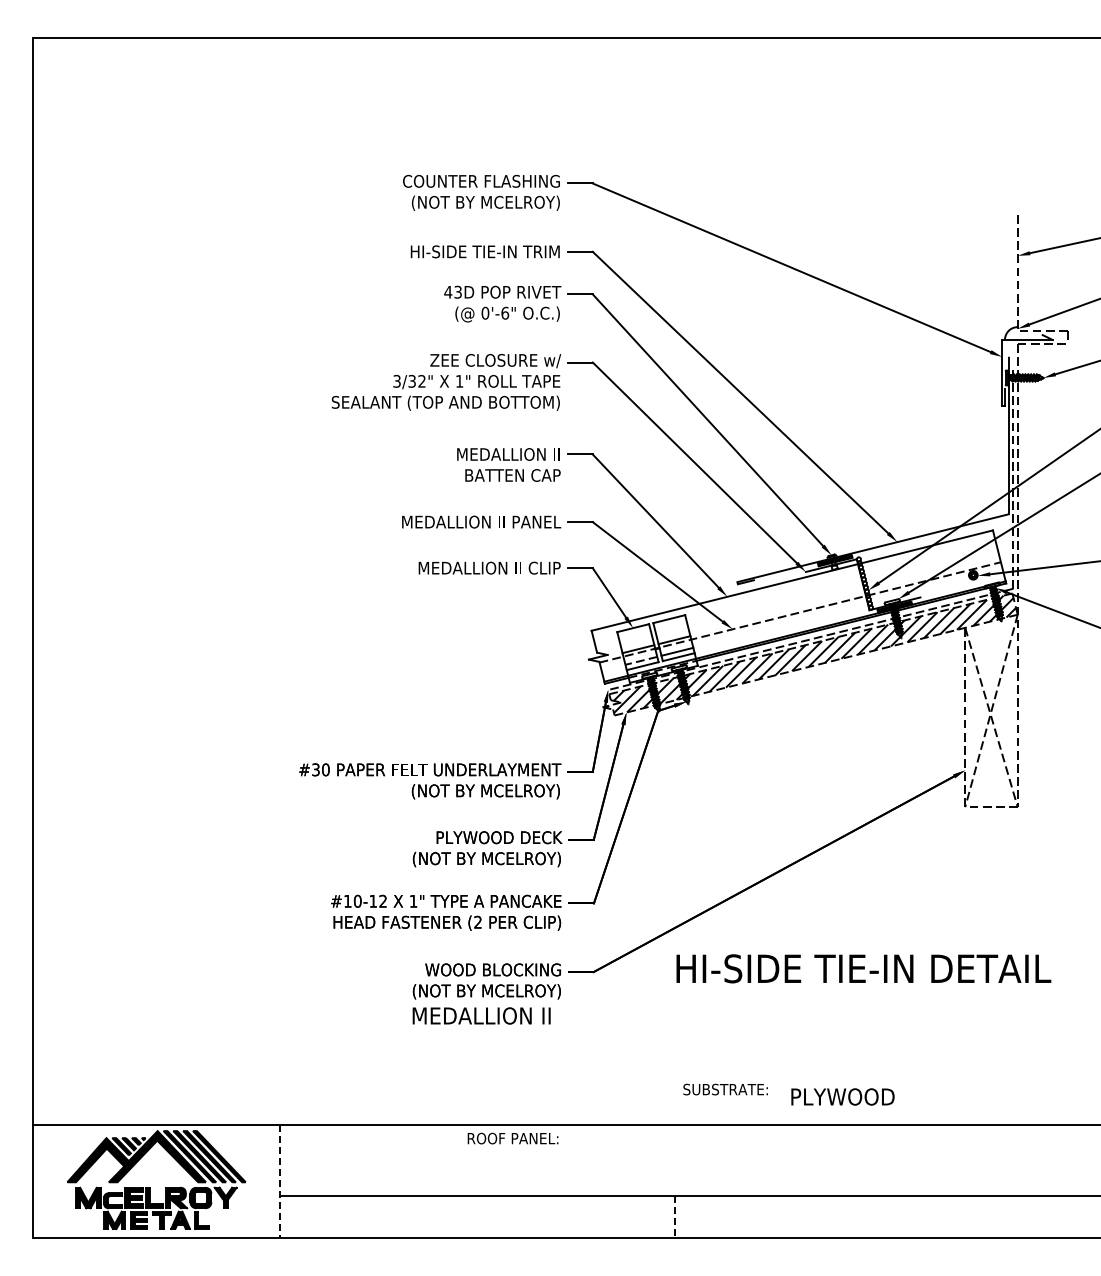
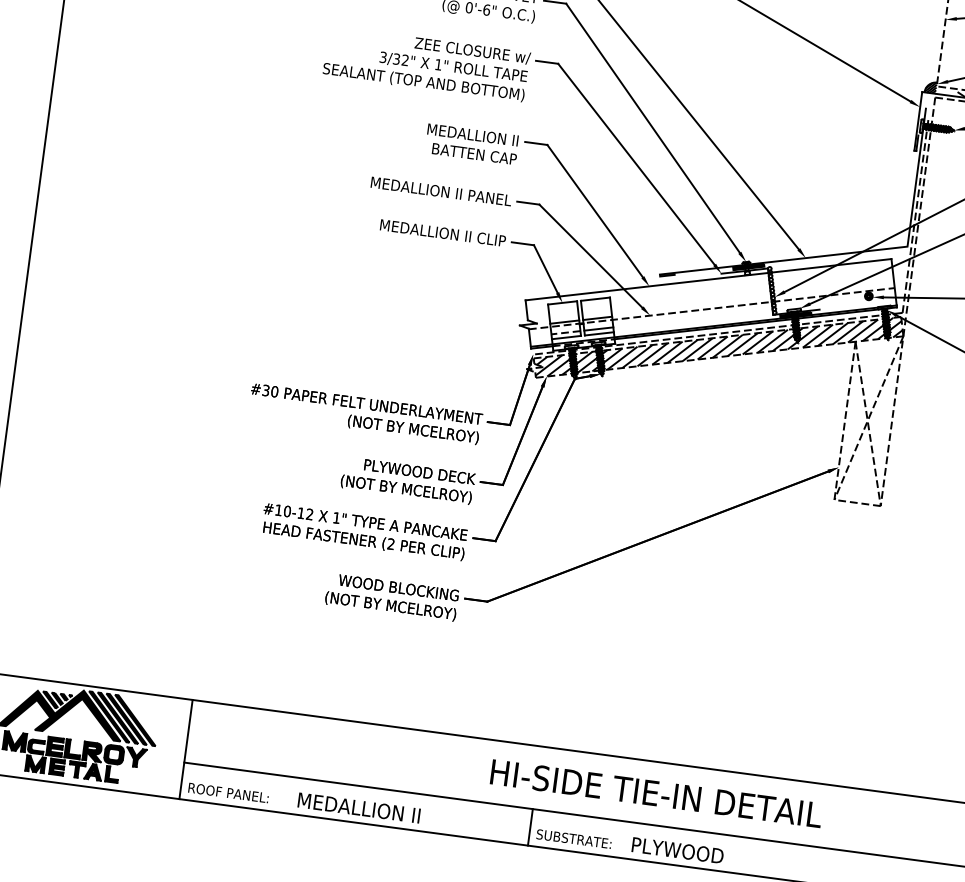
hatch: (1011, 333) -> (931, 87), added
text: (863, 968) -> (656, 793), moved
text: (481, 1015) -> (359, 807), moved
text: (725, 1089) -> (573, 838), moved
text: (842, 1096) -> (677, 850), moved
text: (512, 1138) -> (228, 792), moved
line: (280, 1182) -> (186, 750), dashed -> solid
line: (675, 1217) -> (530, 827), dashed -> solid

